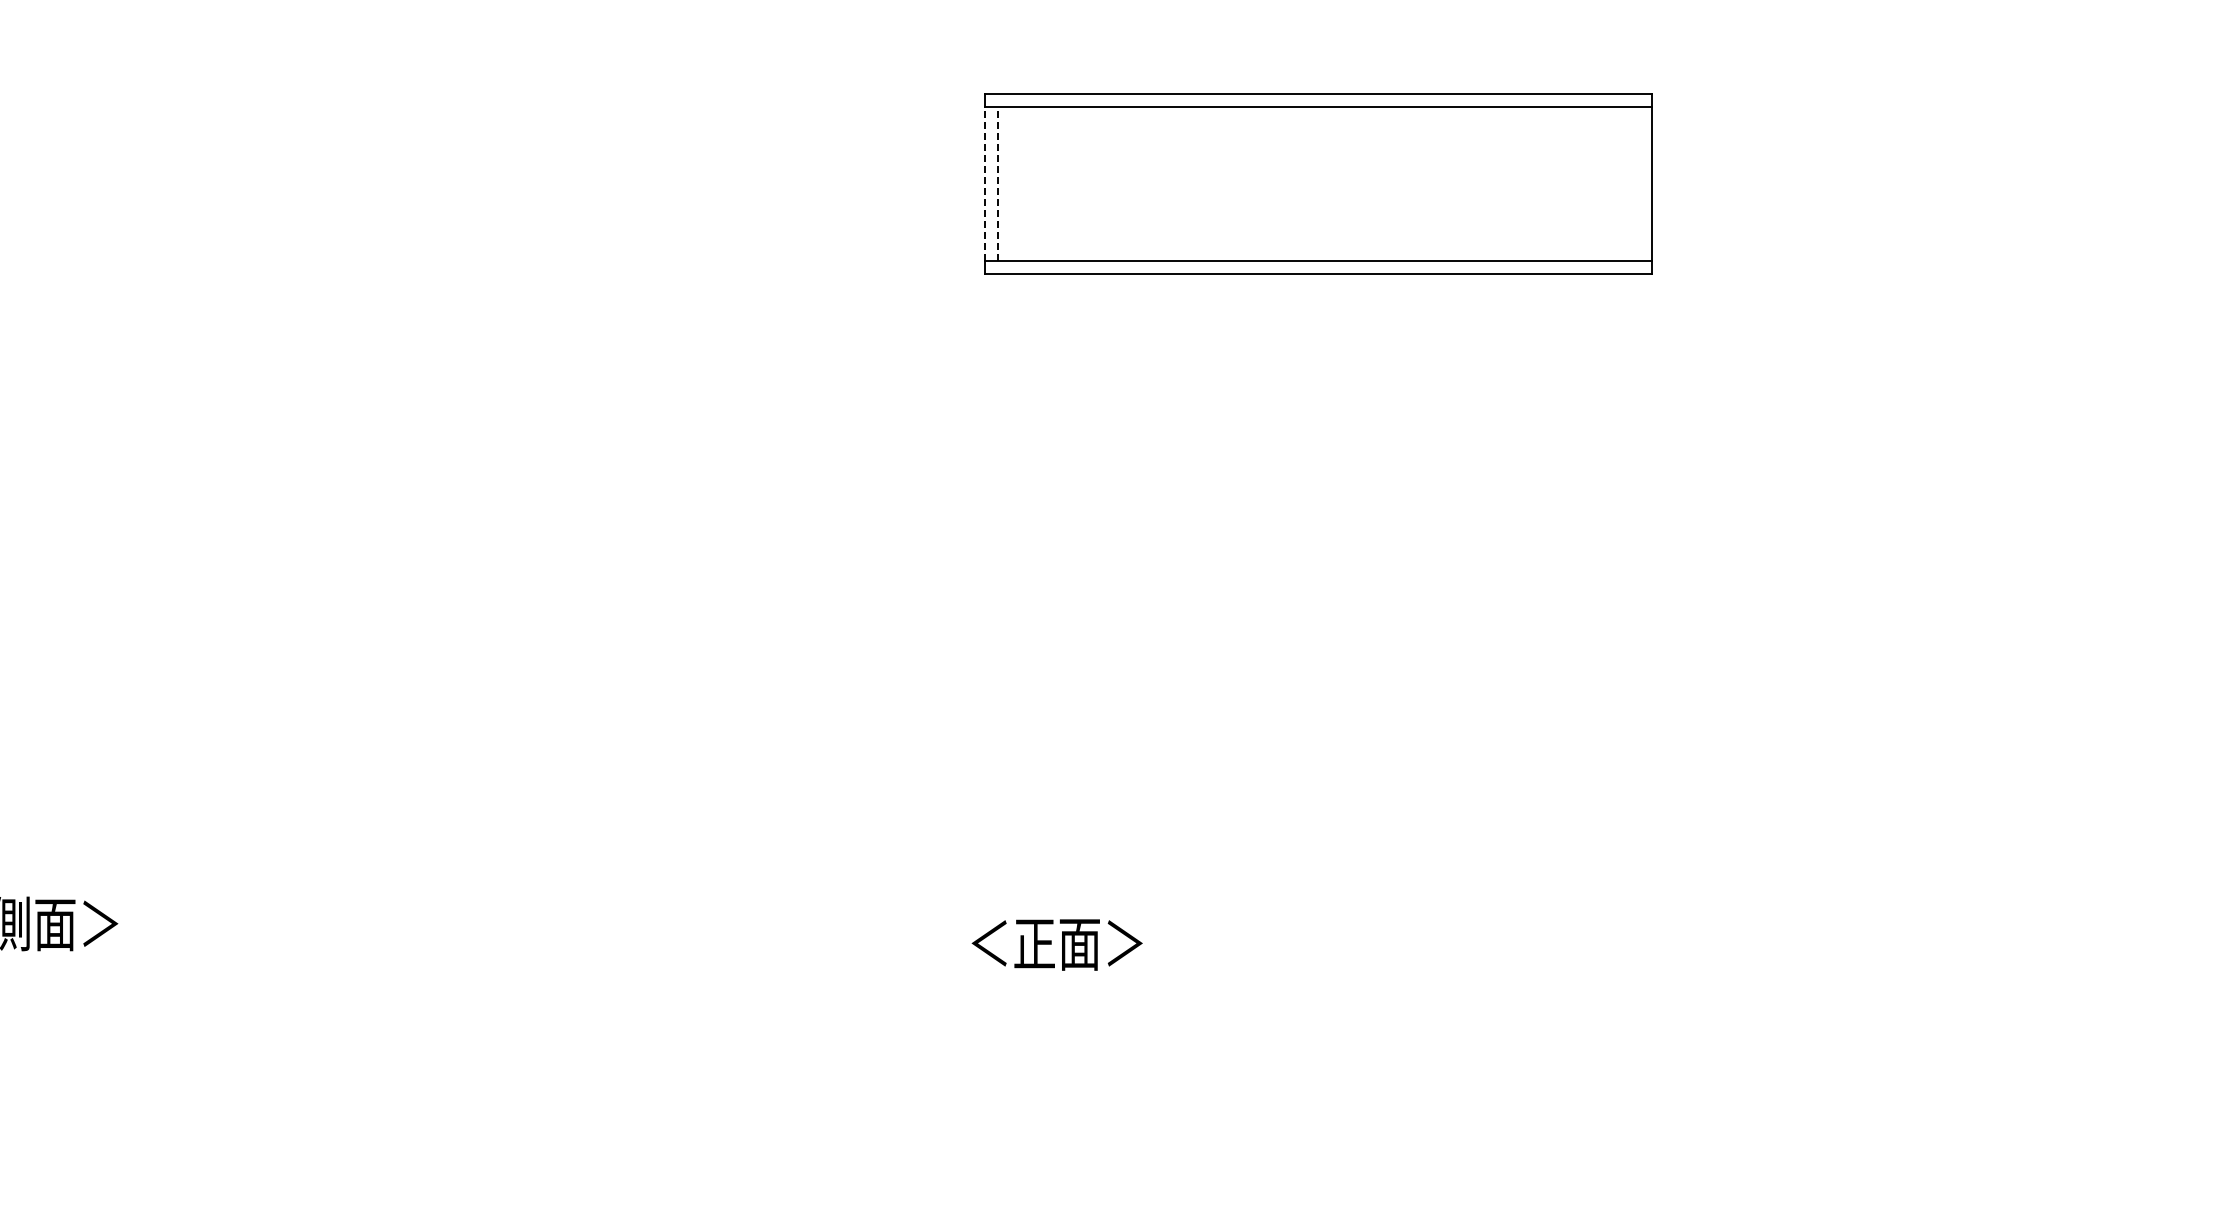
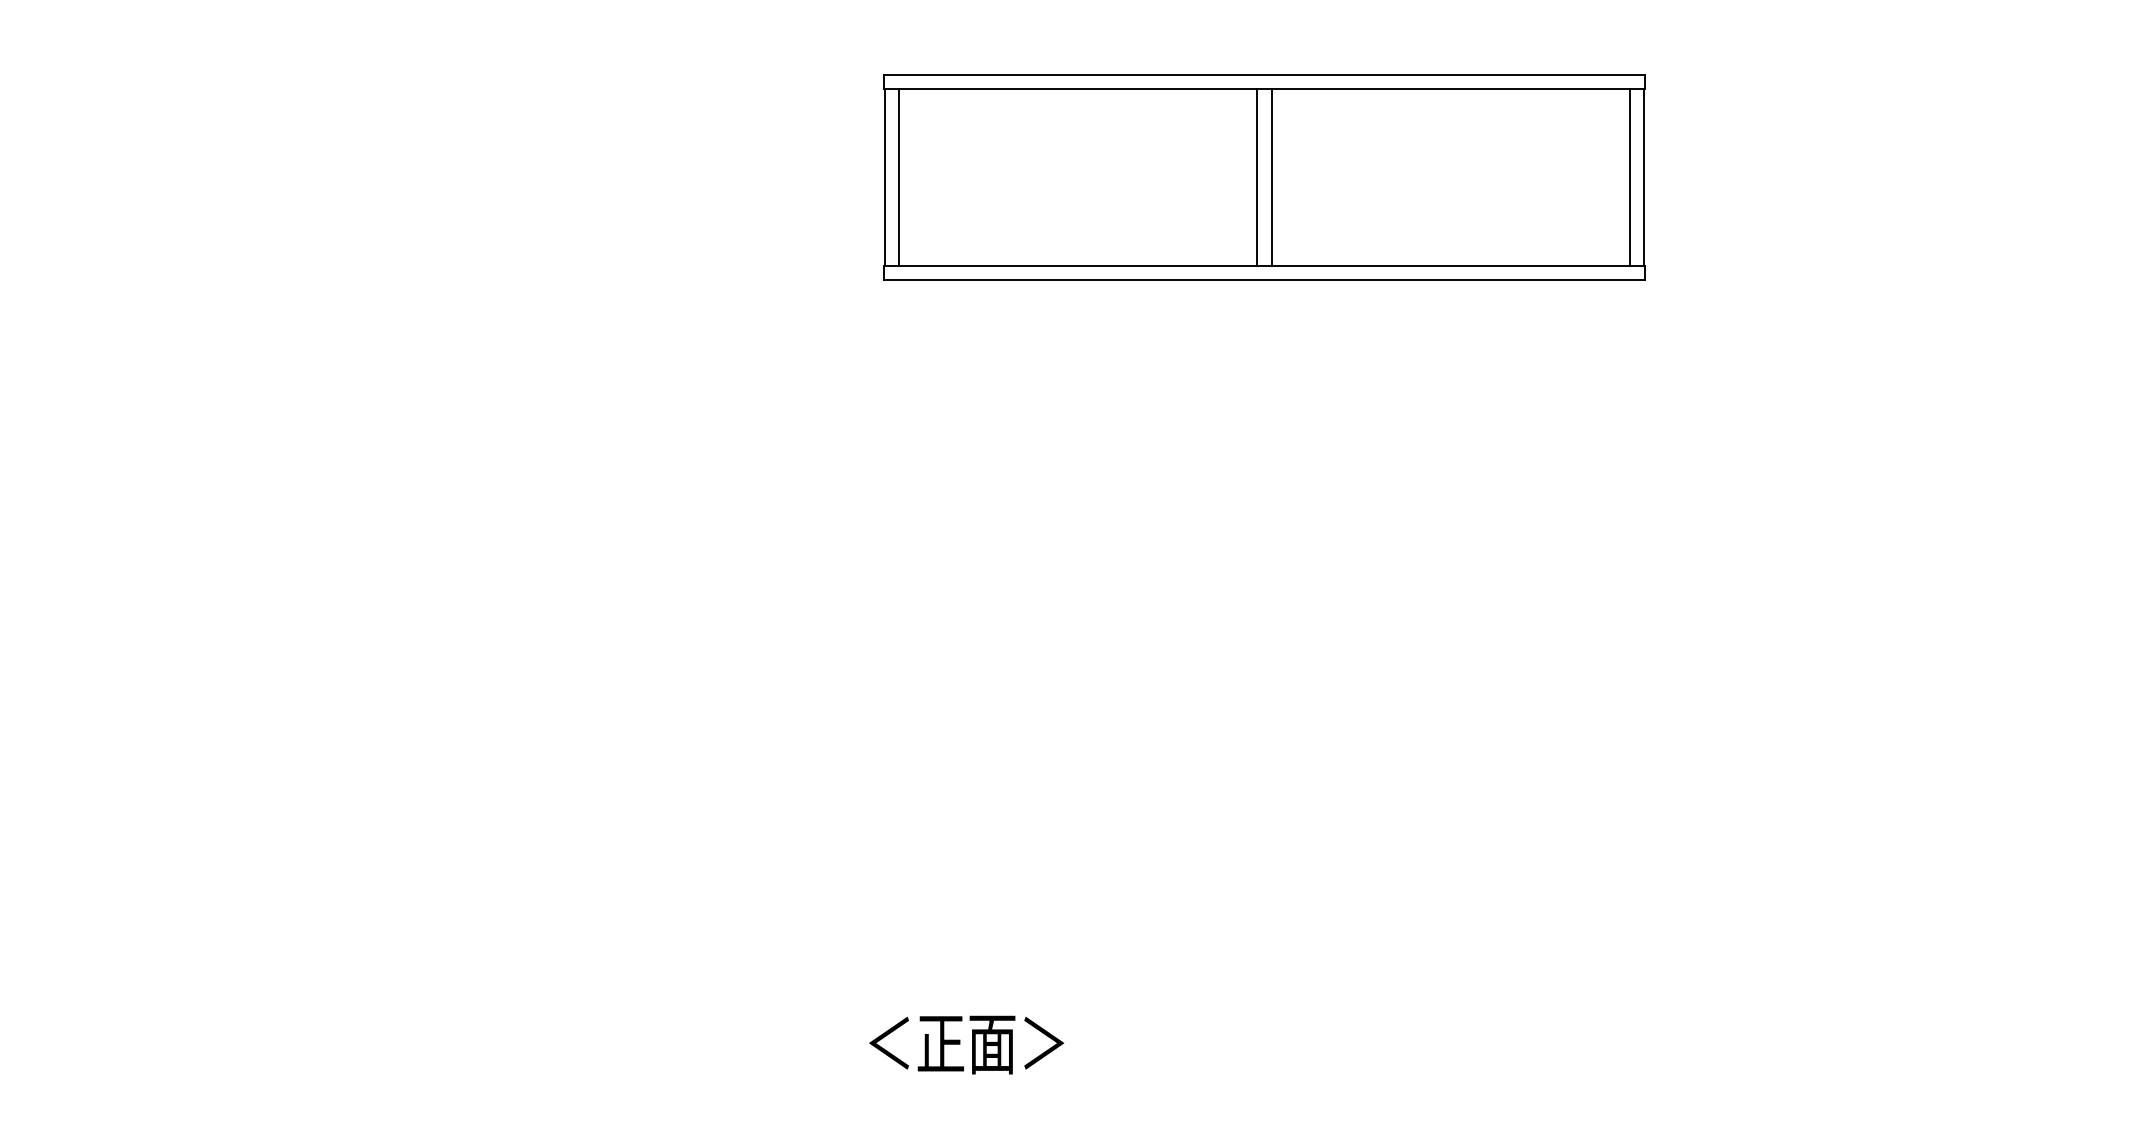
line: (985, 183) -> (884, 176), dashed -> solid
line: (997, 183) -> (898, 176), dashed -> solid
line: (1312, 183) -> (1257, 176), added
line: (1324, 183) -> (1271, 176), added
line: (1639, 183) -> (1630, 176), added

